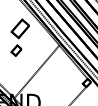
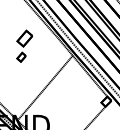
part: (19, 37) -> (23, 46), size x0.7

